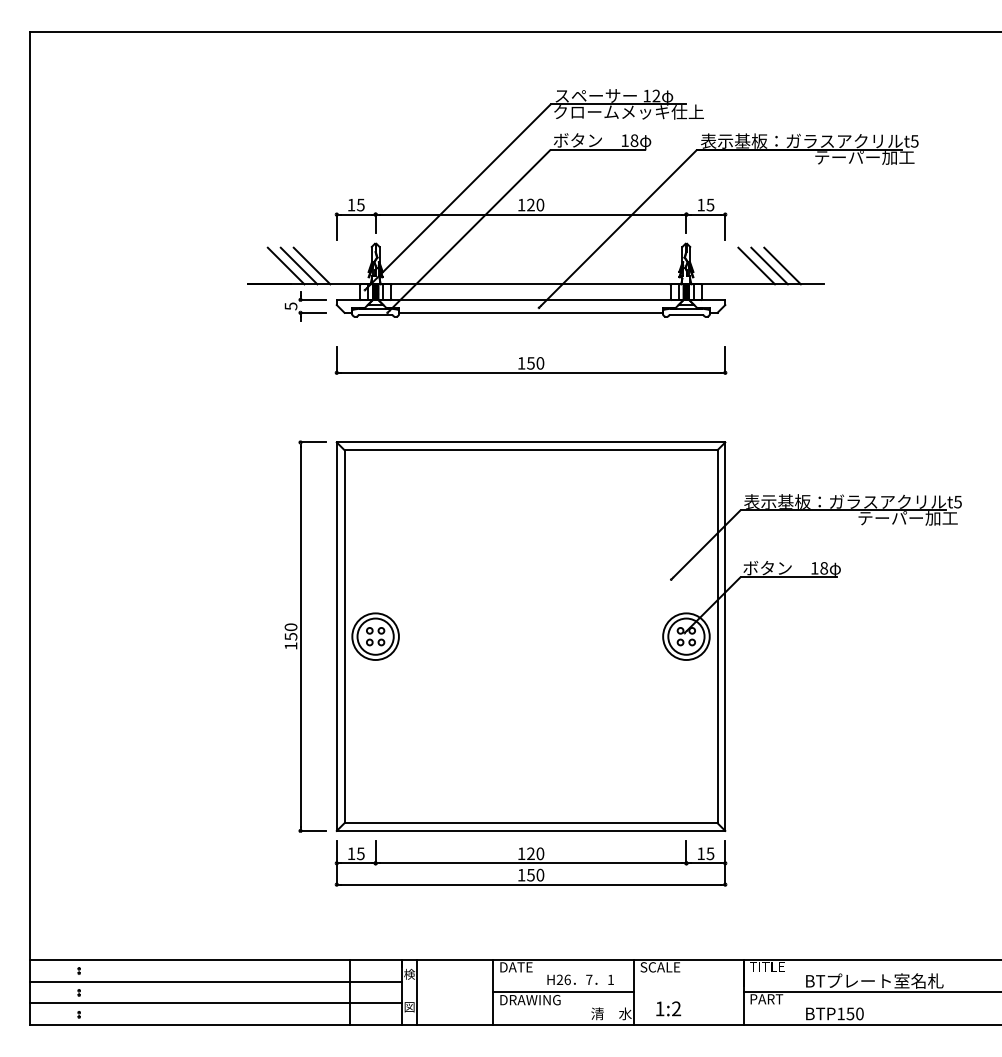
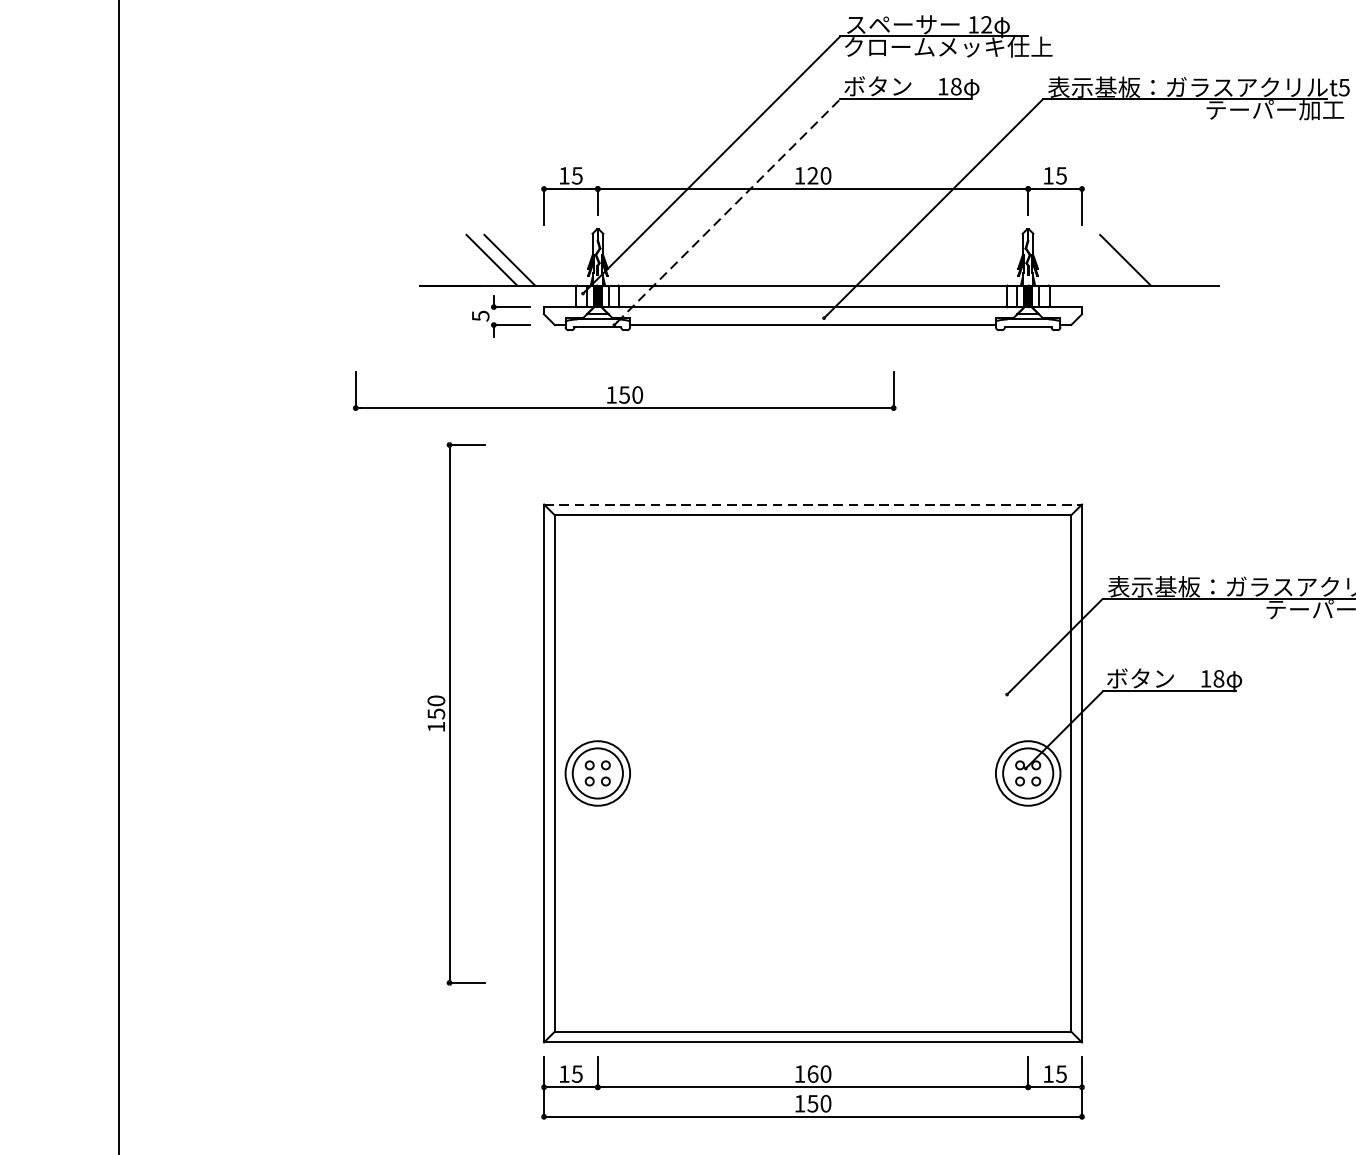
line: (470, 229) -> (729, 209), solid -> dashed
line: (285, 265) -> (473, 259), removed
line: (769, 265) -> (1143, 259), removed
line: (782, 265) -> (1161, 259), removed
part: (530, 360) -> (623, 391), moved
line: (531, 442) -> (813, 504), solid -> dashed
part: (305, 636) -> (456, 713), moved
text: (530, 853) -> (812, 1073), 120 -> 160

